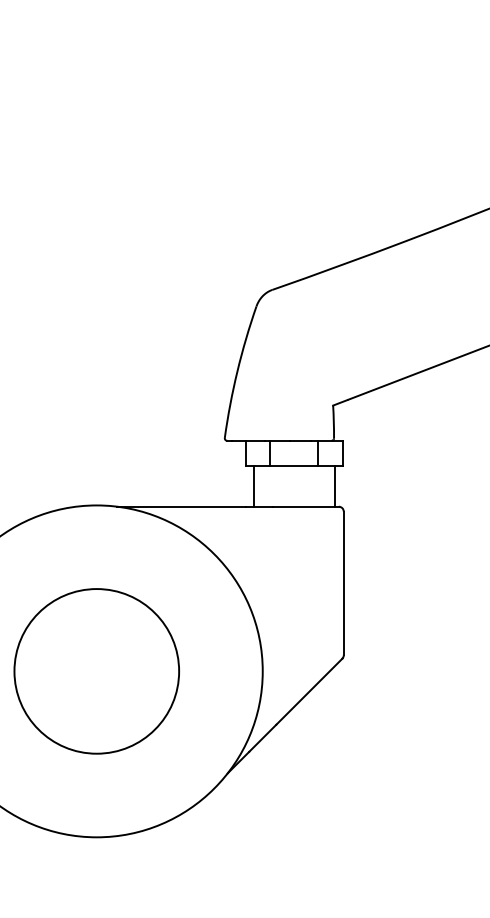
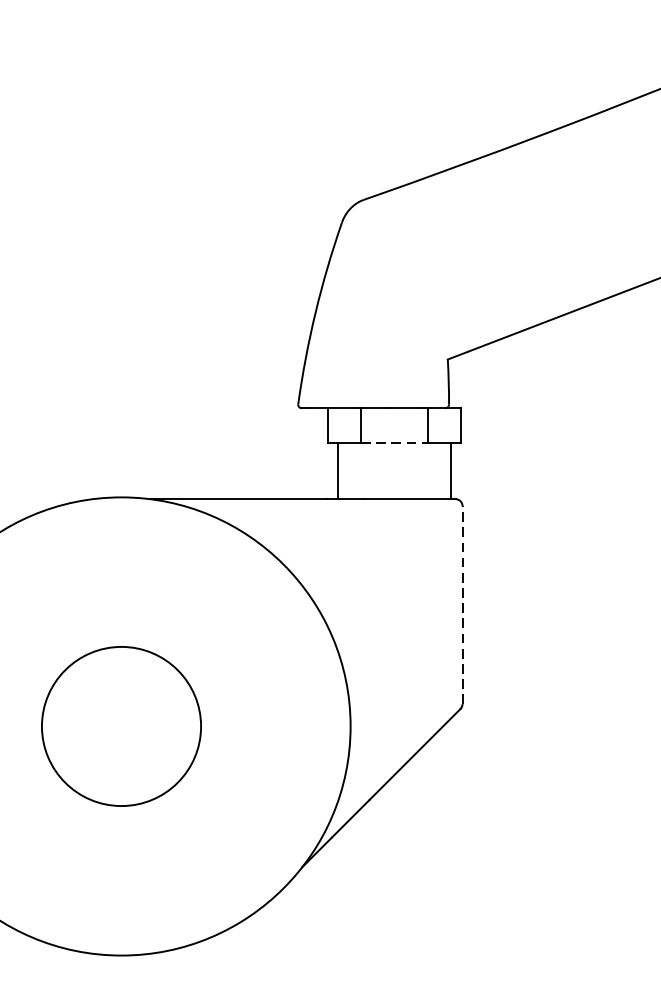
line: (294, 466) -> (394, 443), solid -> dashed
line: (343, 583) -> (462, 605), solid -> dashed
circle: (96, 671) -> (121, 726), size x0.7

